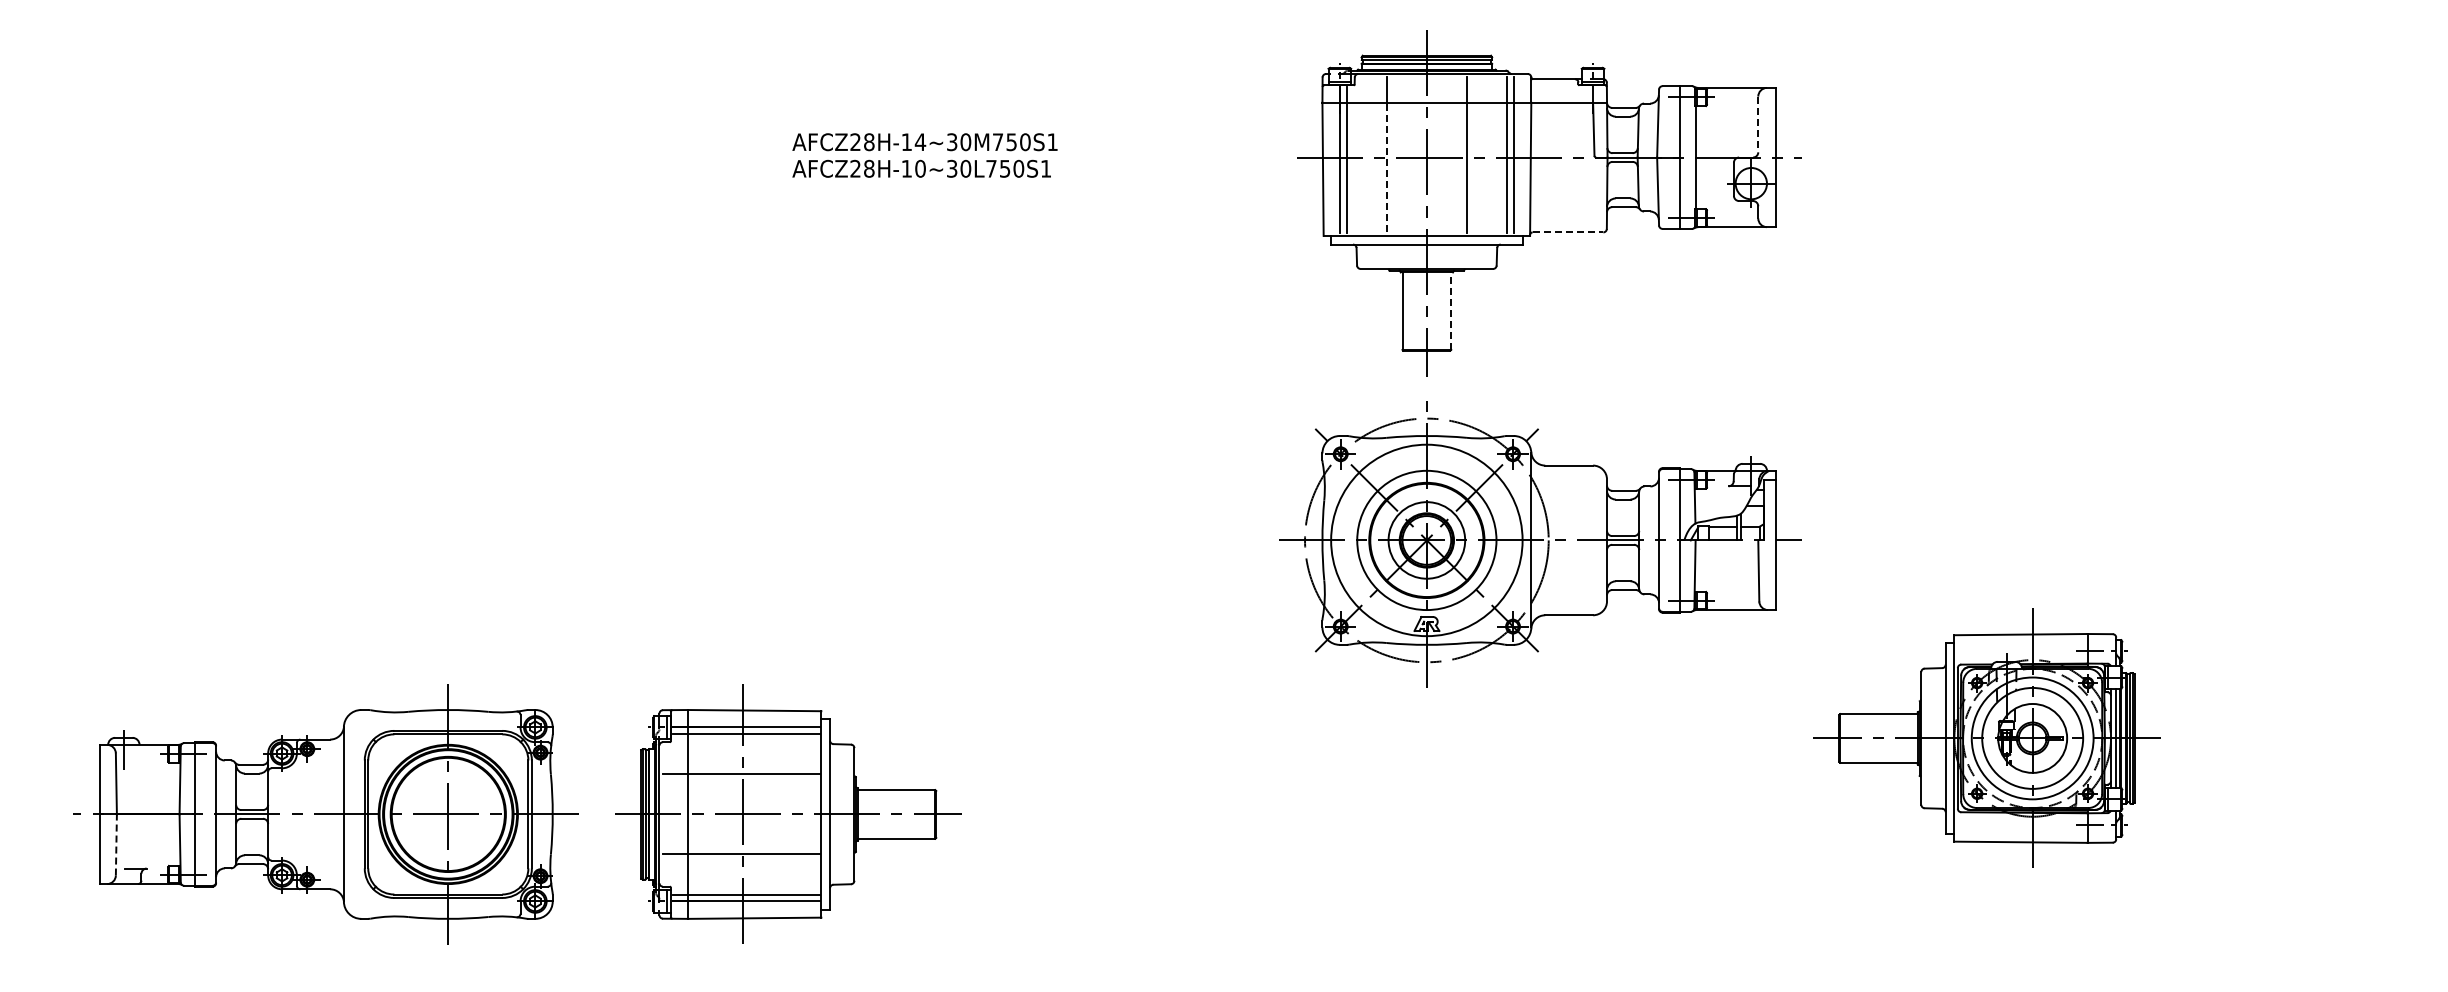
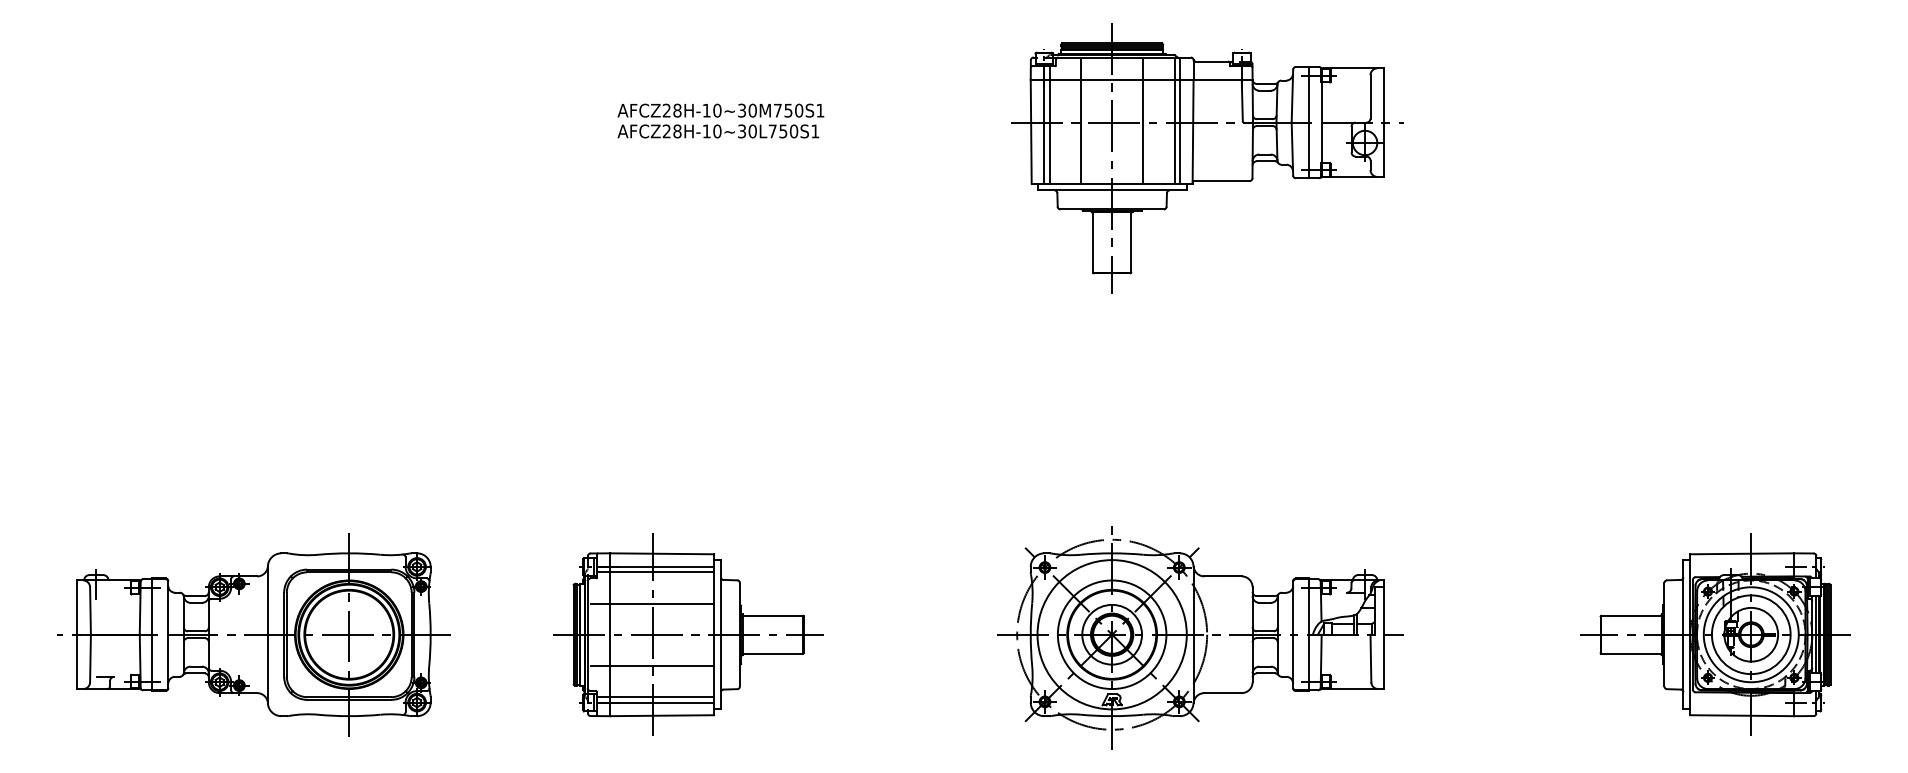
line: (1758, 124) -> (1370, 96), dashed -> solid
text: (920, 142) -> (717, 110), AFCZ28H-14~30M750S1 -> AFCZ28H-10~30M750S1
line: (1386, 168) -> (1080, 131), dashed -> solid
line: (1568, 232) -> (1222, 181), dashed -> solid
line: (1451, 311) -> (1131, 242), dashed -> solid
part: (1540, 544) -> (1200, 637), moved
part: (1986, 737) -> (1715, 634), moved
part: (788, 813) -> (688, 634), moved
line: (116, 844) -> (90, 658), dashed -> solid

